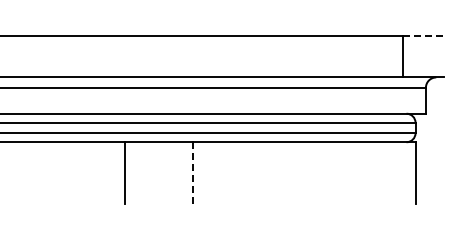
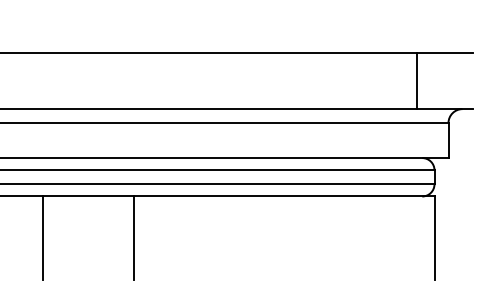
line: (423, 36) -> (445, 53), dashed -> solid
line: (192, 172) -> (133, 237), dashed -> solid

